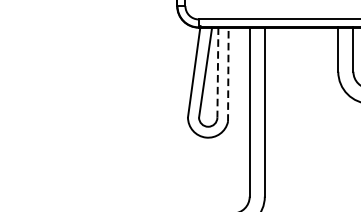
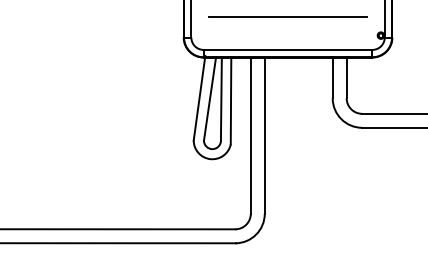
line: (218, 71) -> (221, 98), dashed -> solid
line: (228, 74) -> (231, 100), dashed -> solid

